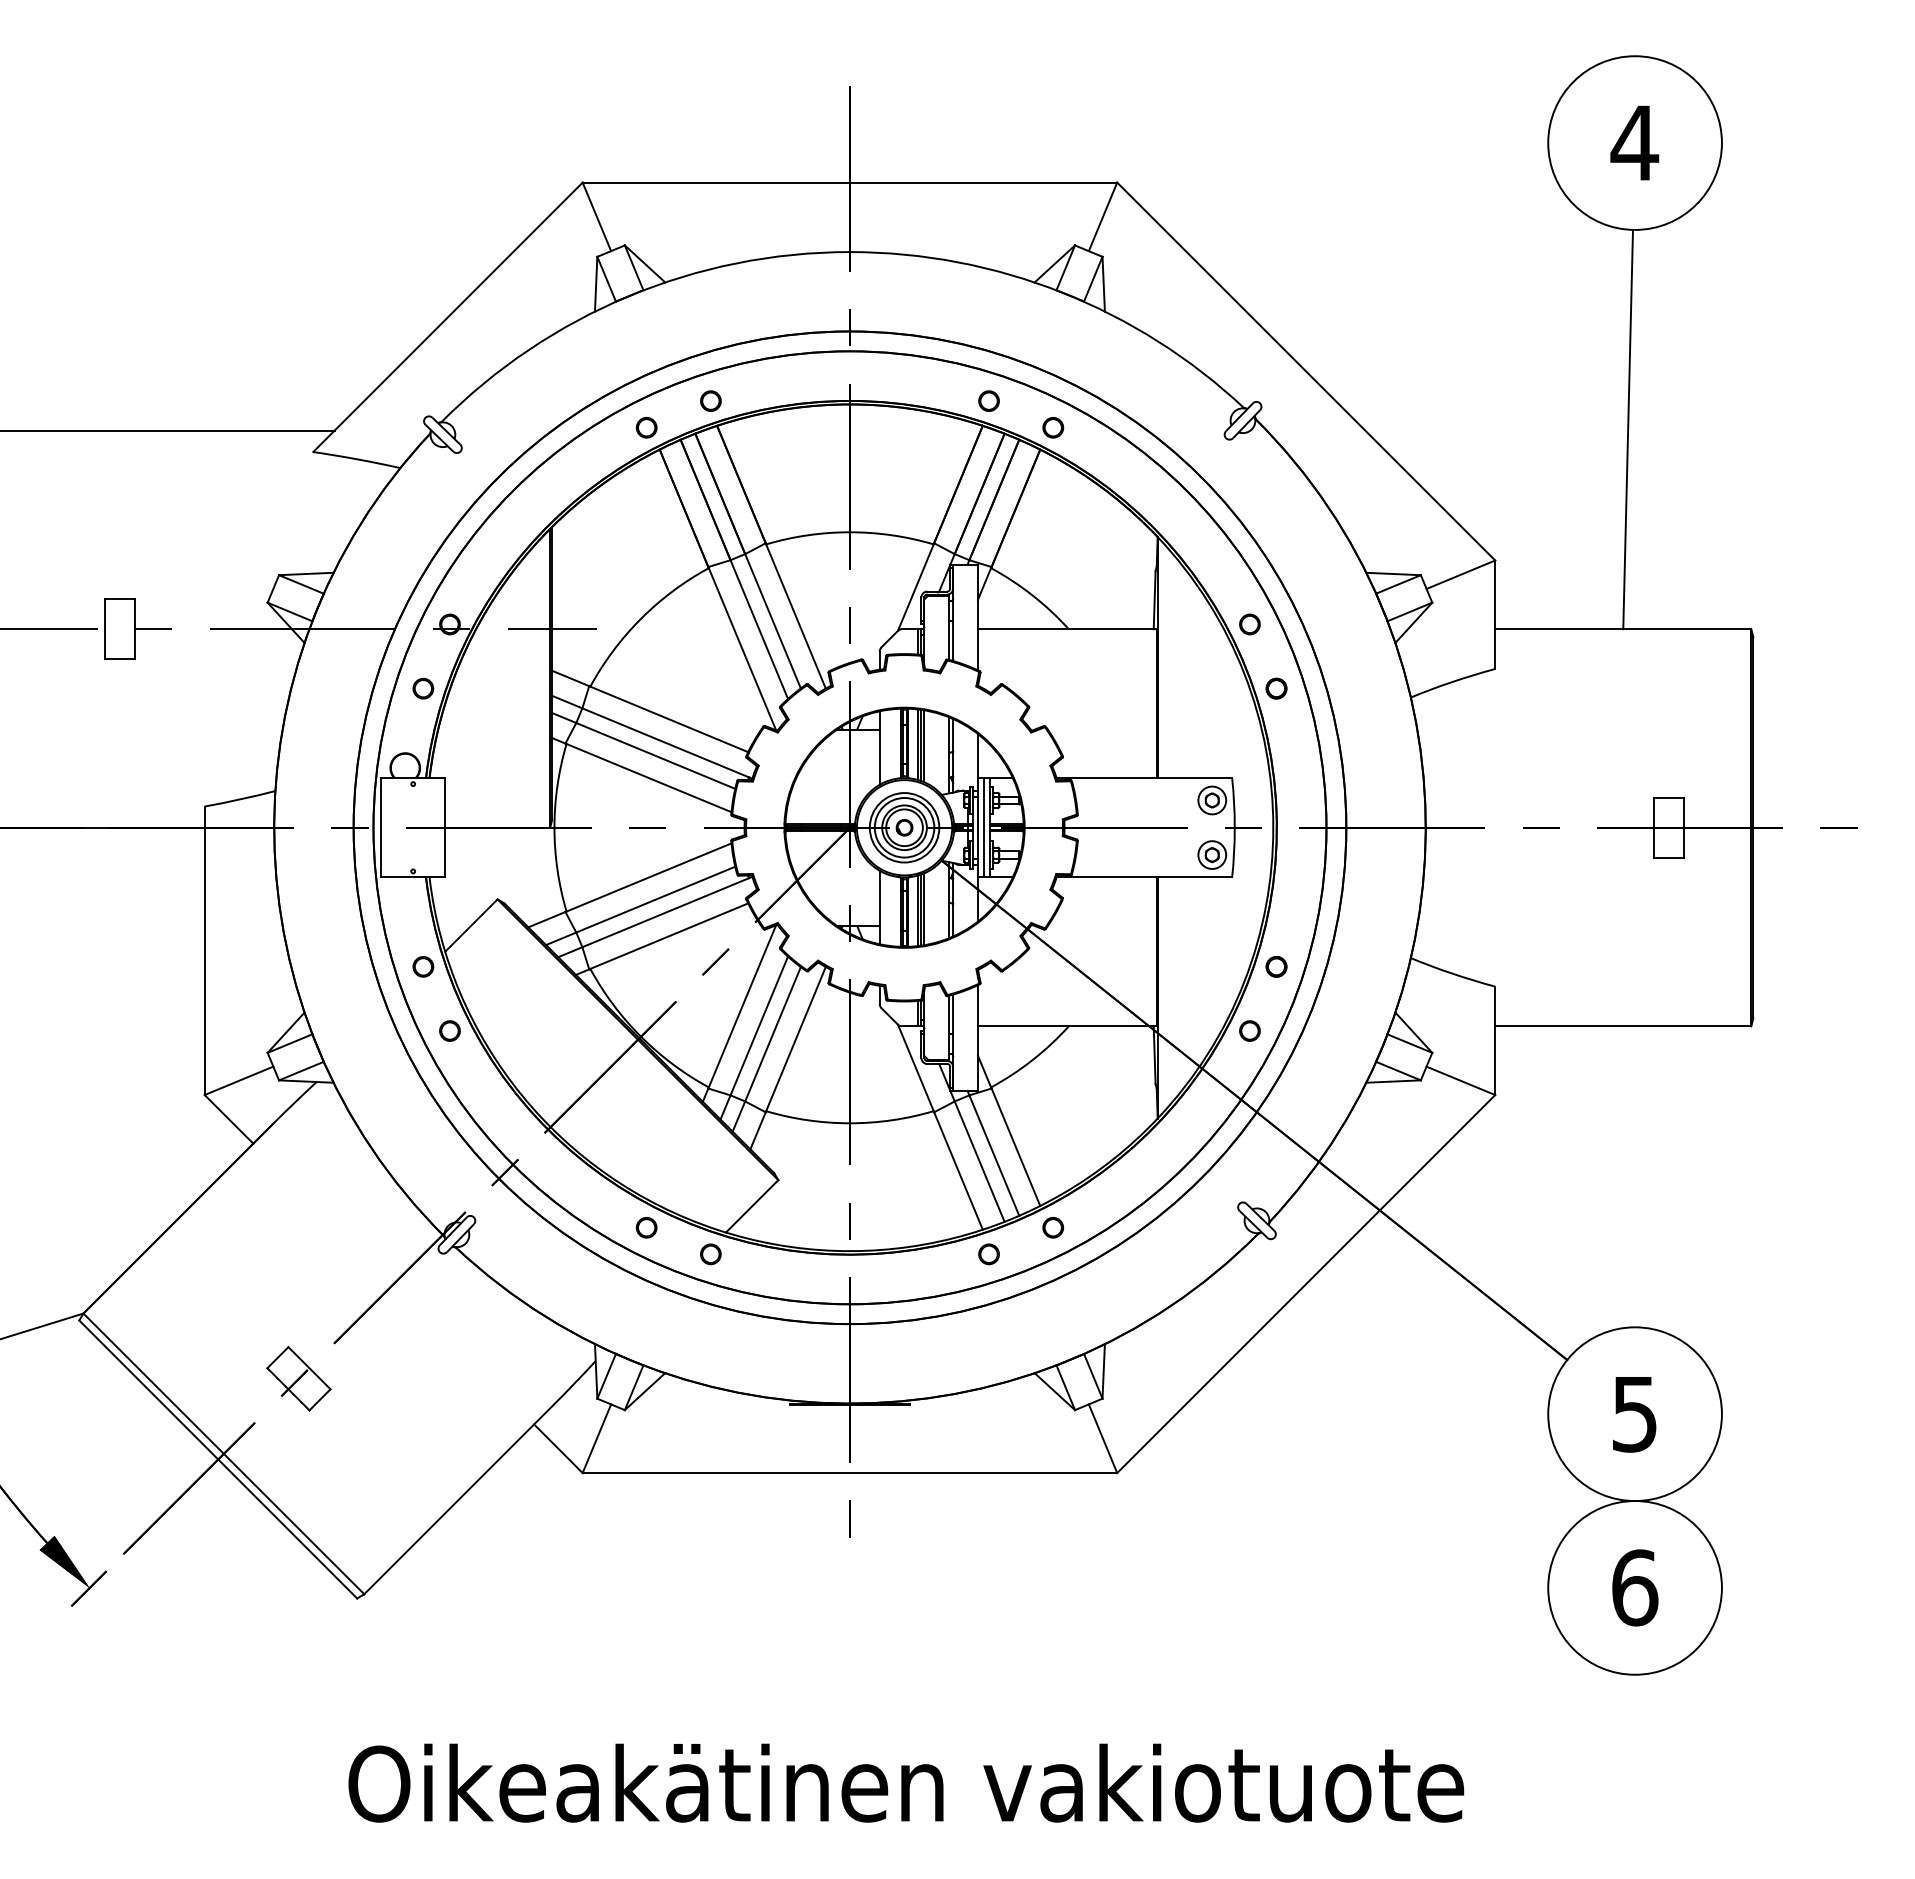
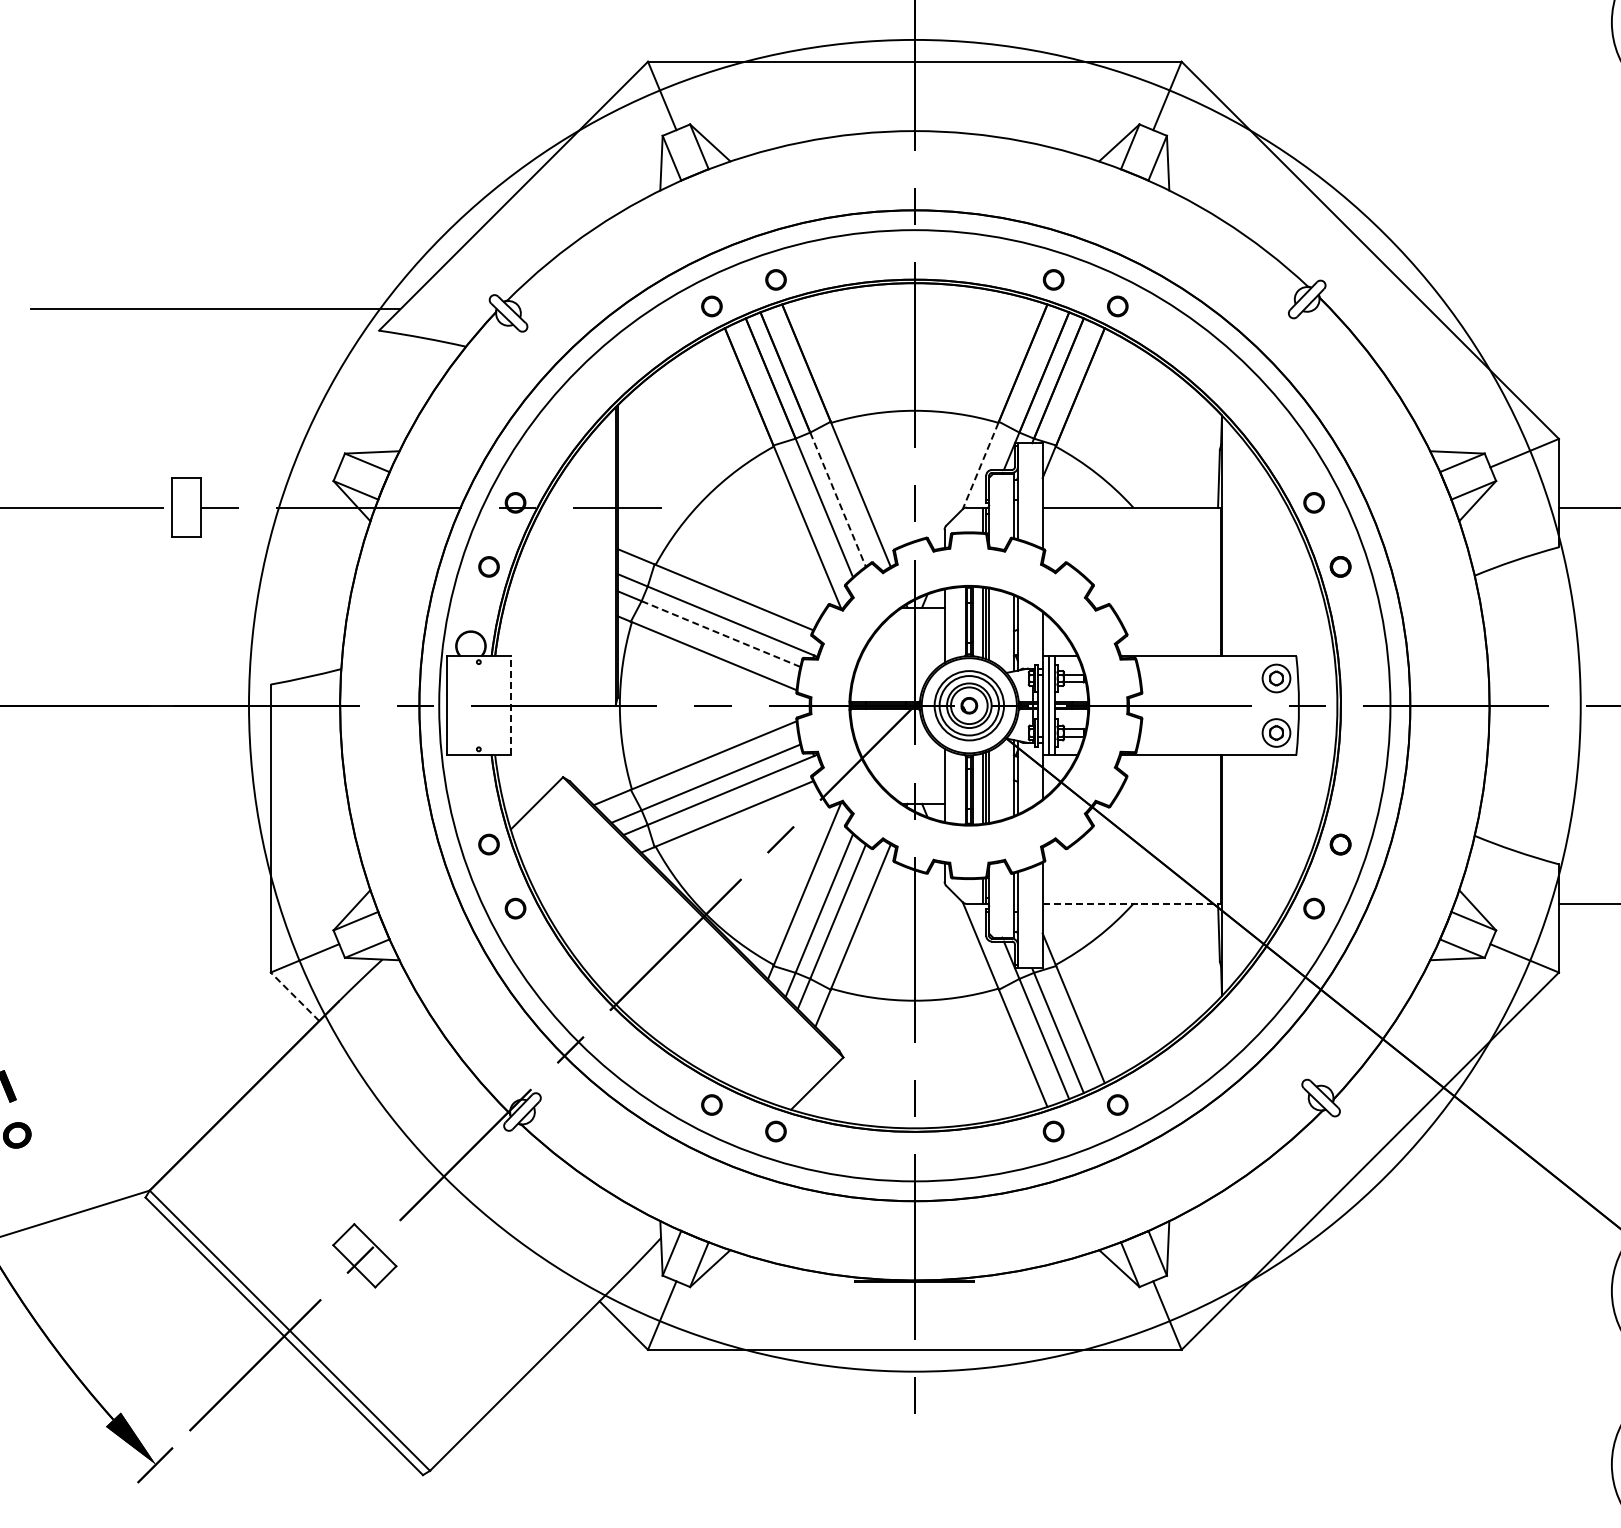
line: (915, 587) -> (980, 465), solid -> dashed
line: (773, 621) -> (838, 499), solid -> dashed
line: (656, 756) -> (721, 634), solid -> dashed
line: (445, 827) -> (511, 705), solid -> dashed
circle: (849, 827) -> (914, 705), size x1.4
line: (1065, 1026) -> (1129, 904), solid -> dashed
line: (228, 1119) -> (294, 996), solid -> dashed

